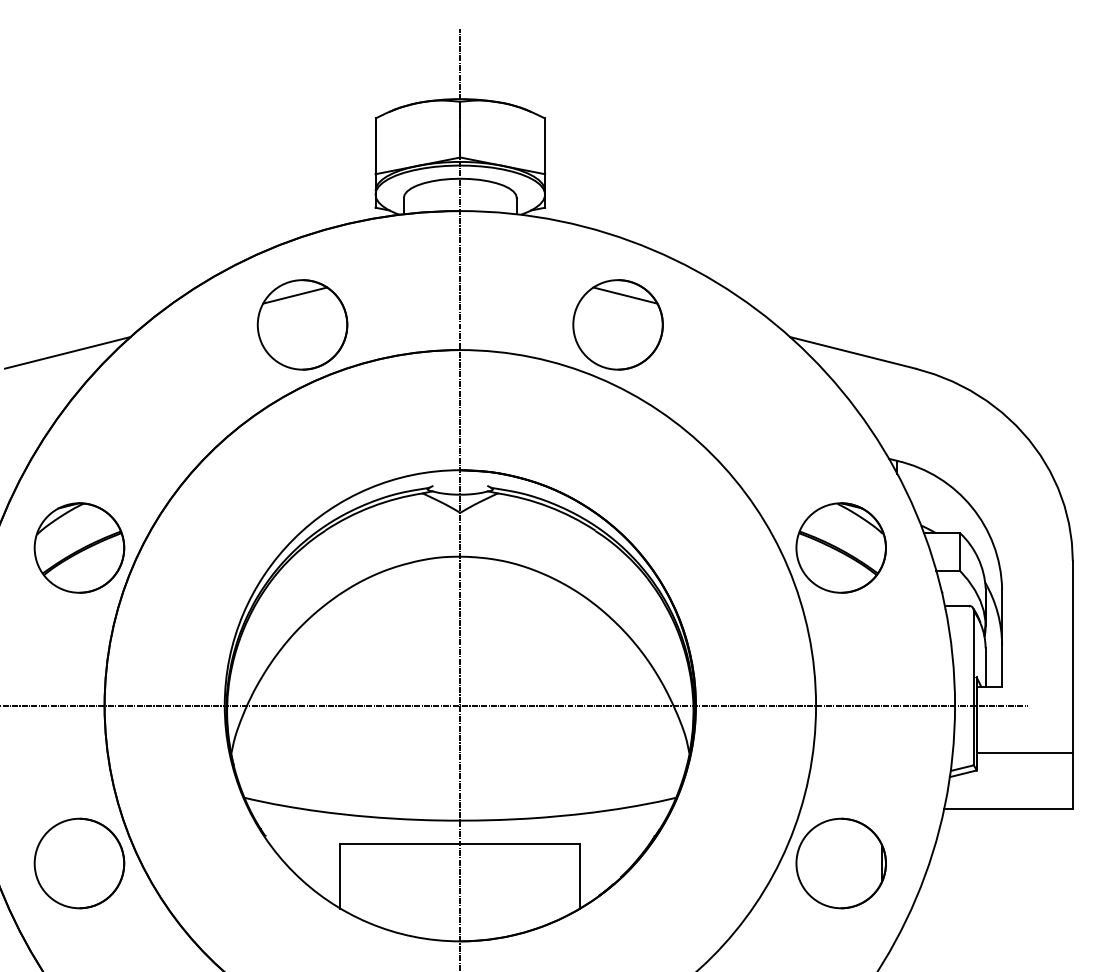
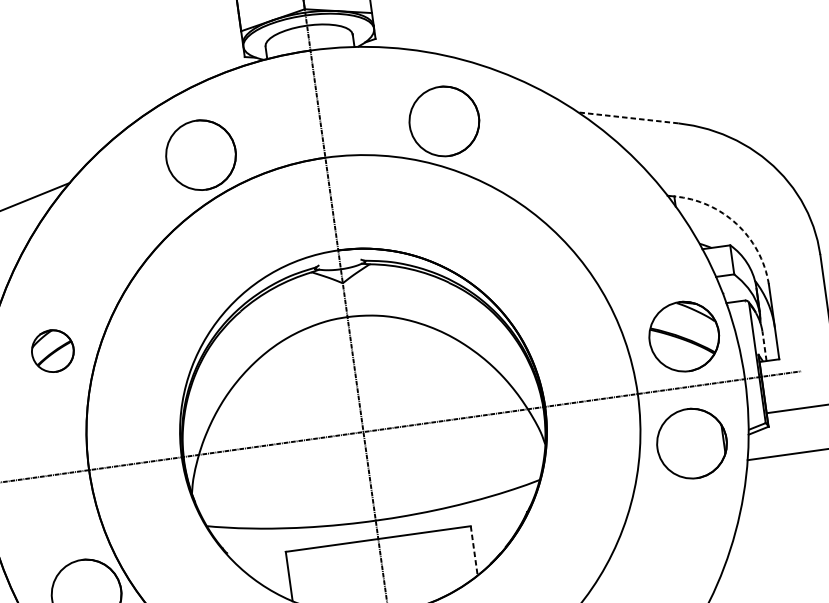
line: (295, 295) -> (192, 133), removed
line: (625, 295) -> (446, 97), removed
line: (852, 352) -> (628, 117), solid -> dashed
arc: (971, 507) -> (736, 224), solid -> dashed
part: (79, 547) -> (52, 350), size x0.6
part: (840, 547) -> (683, 336), moved
line: (985, 666) -> (764, 345), solid -> dashed
part: (840, 863) -> (691, 443), moved
line: (580, 876) -> (474, 550), solid -> dashed

